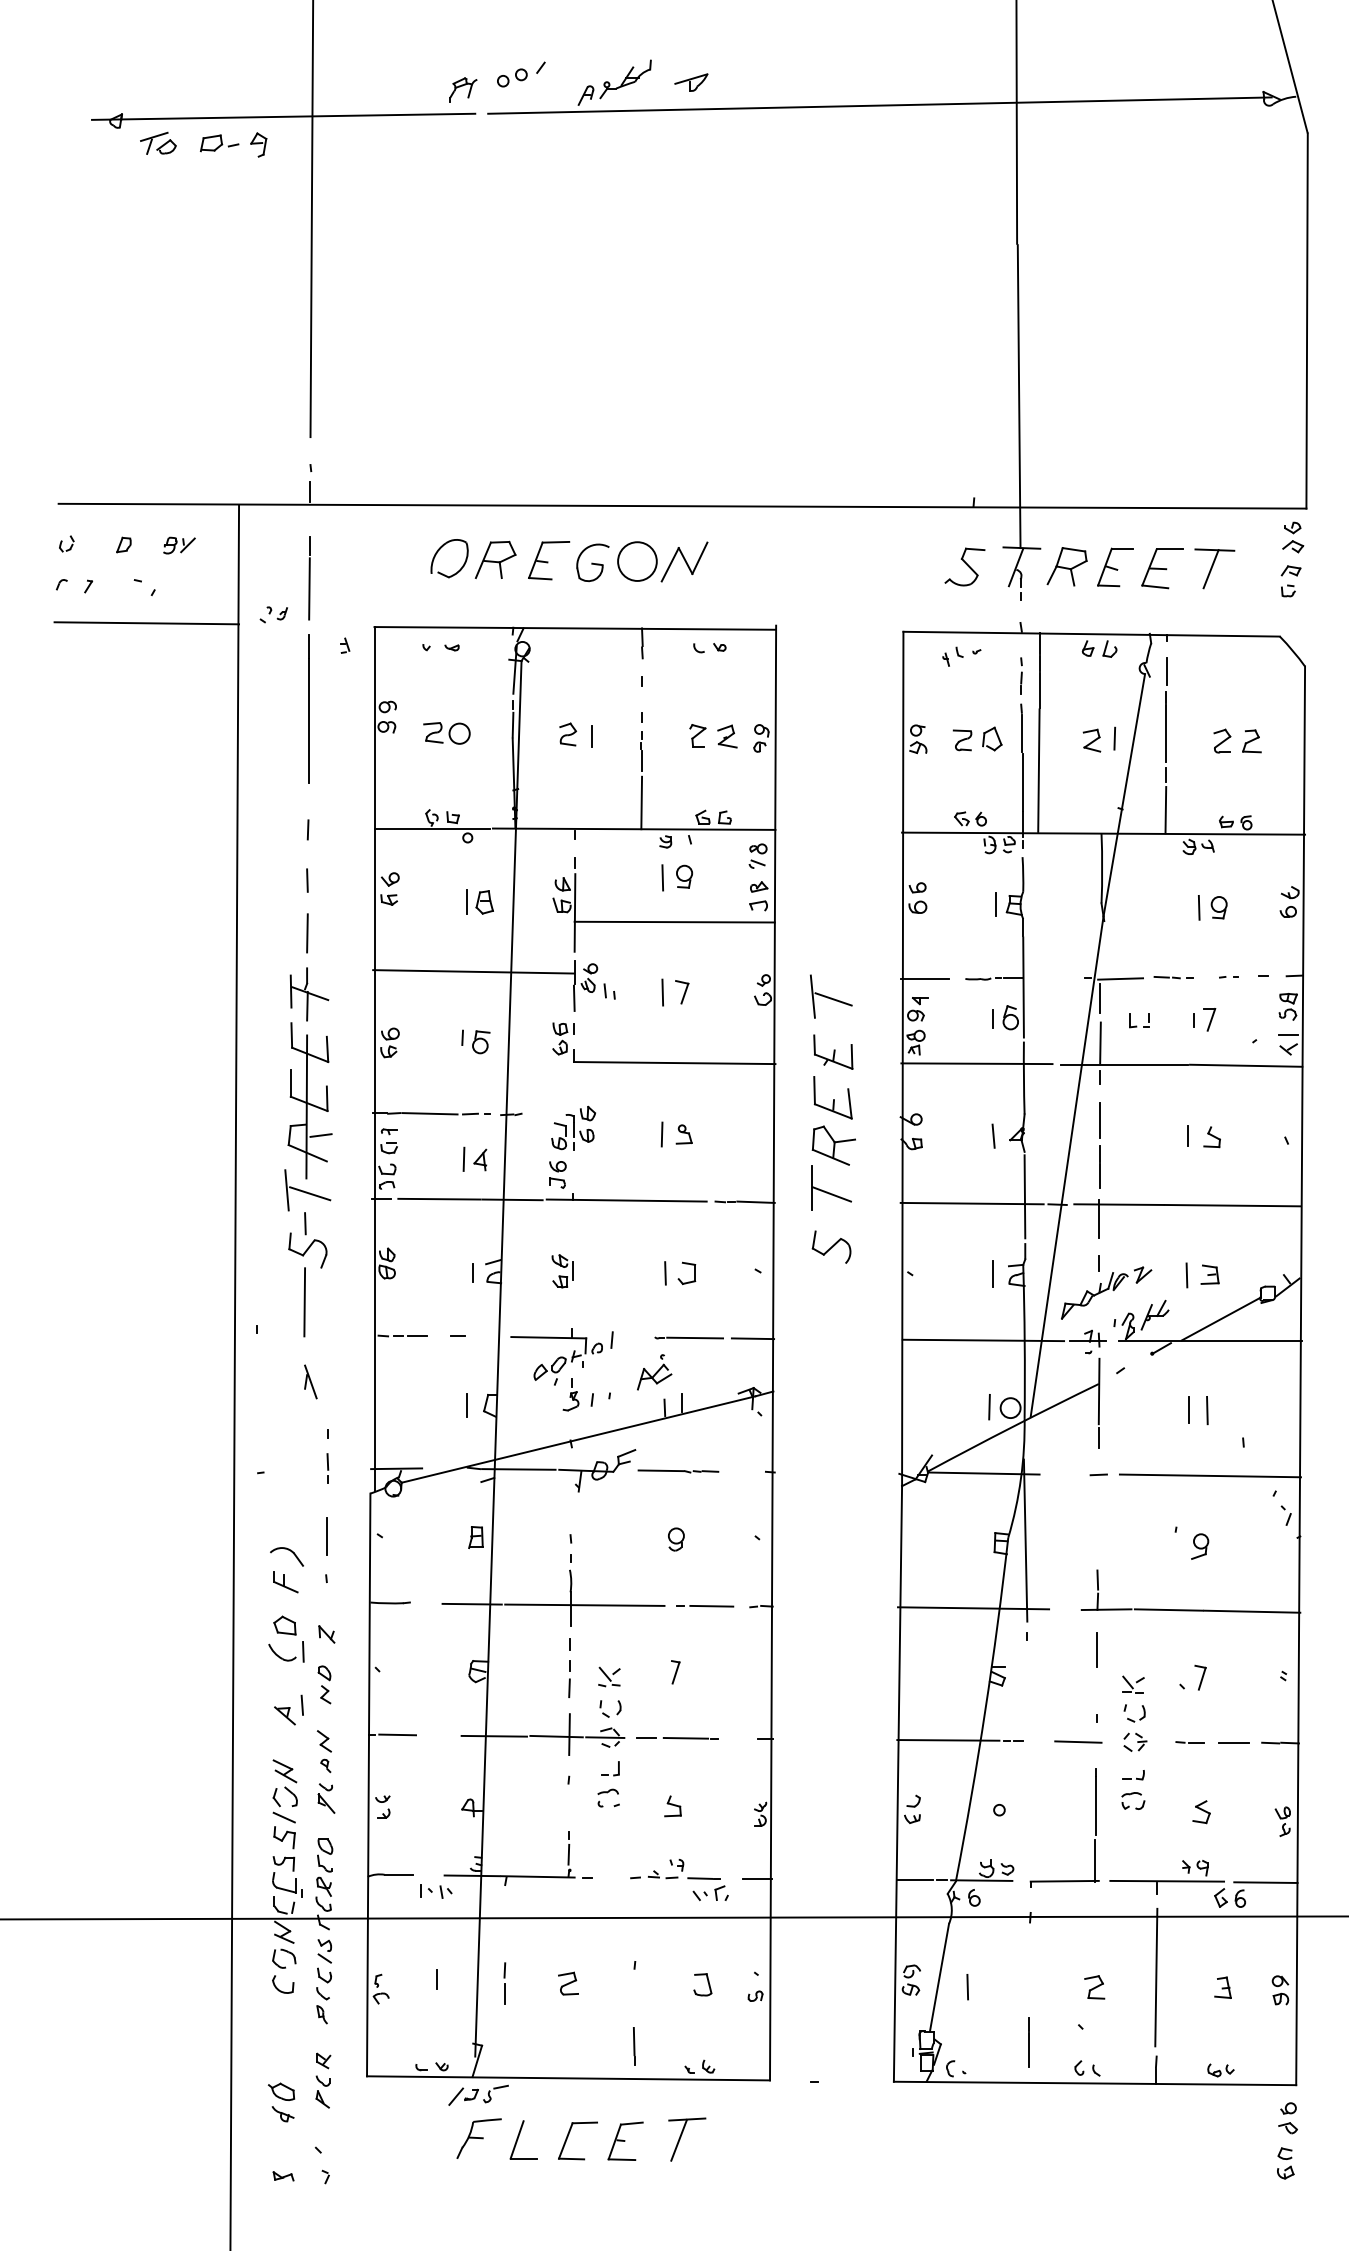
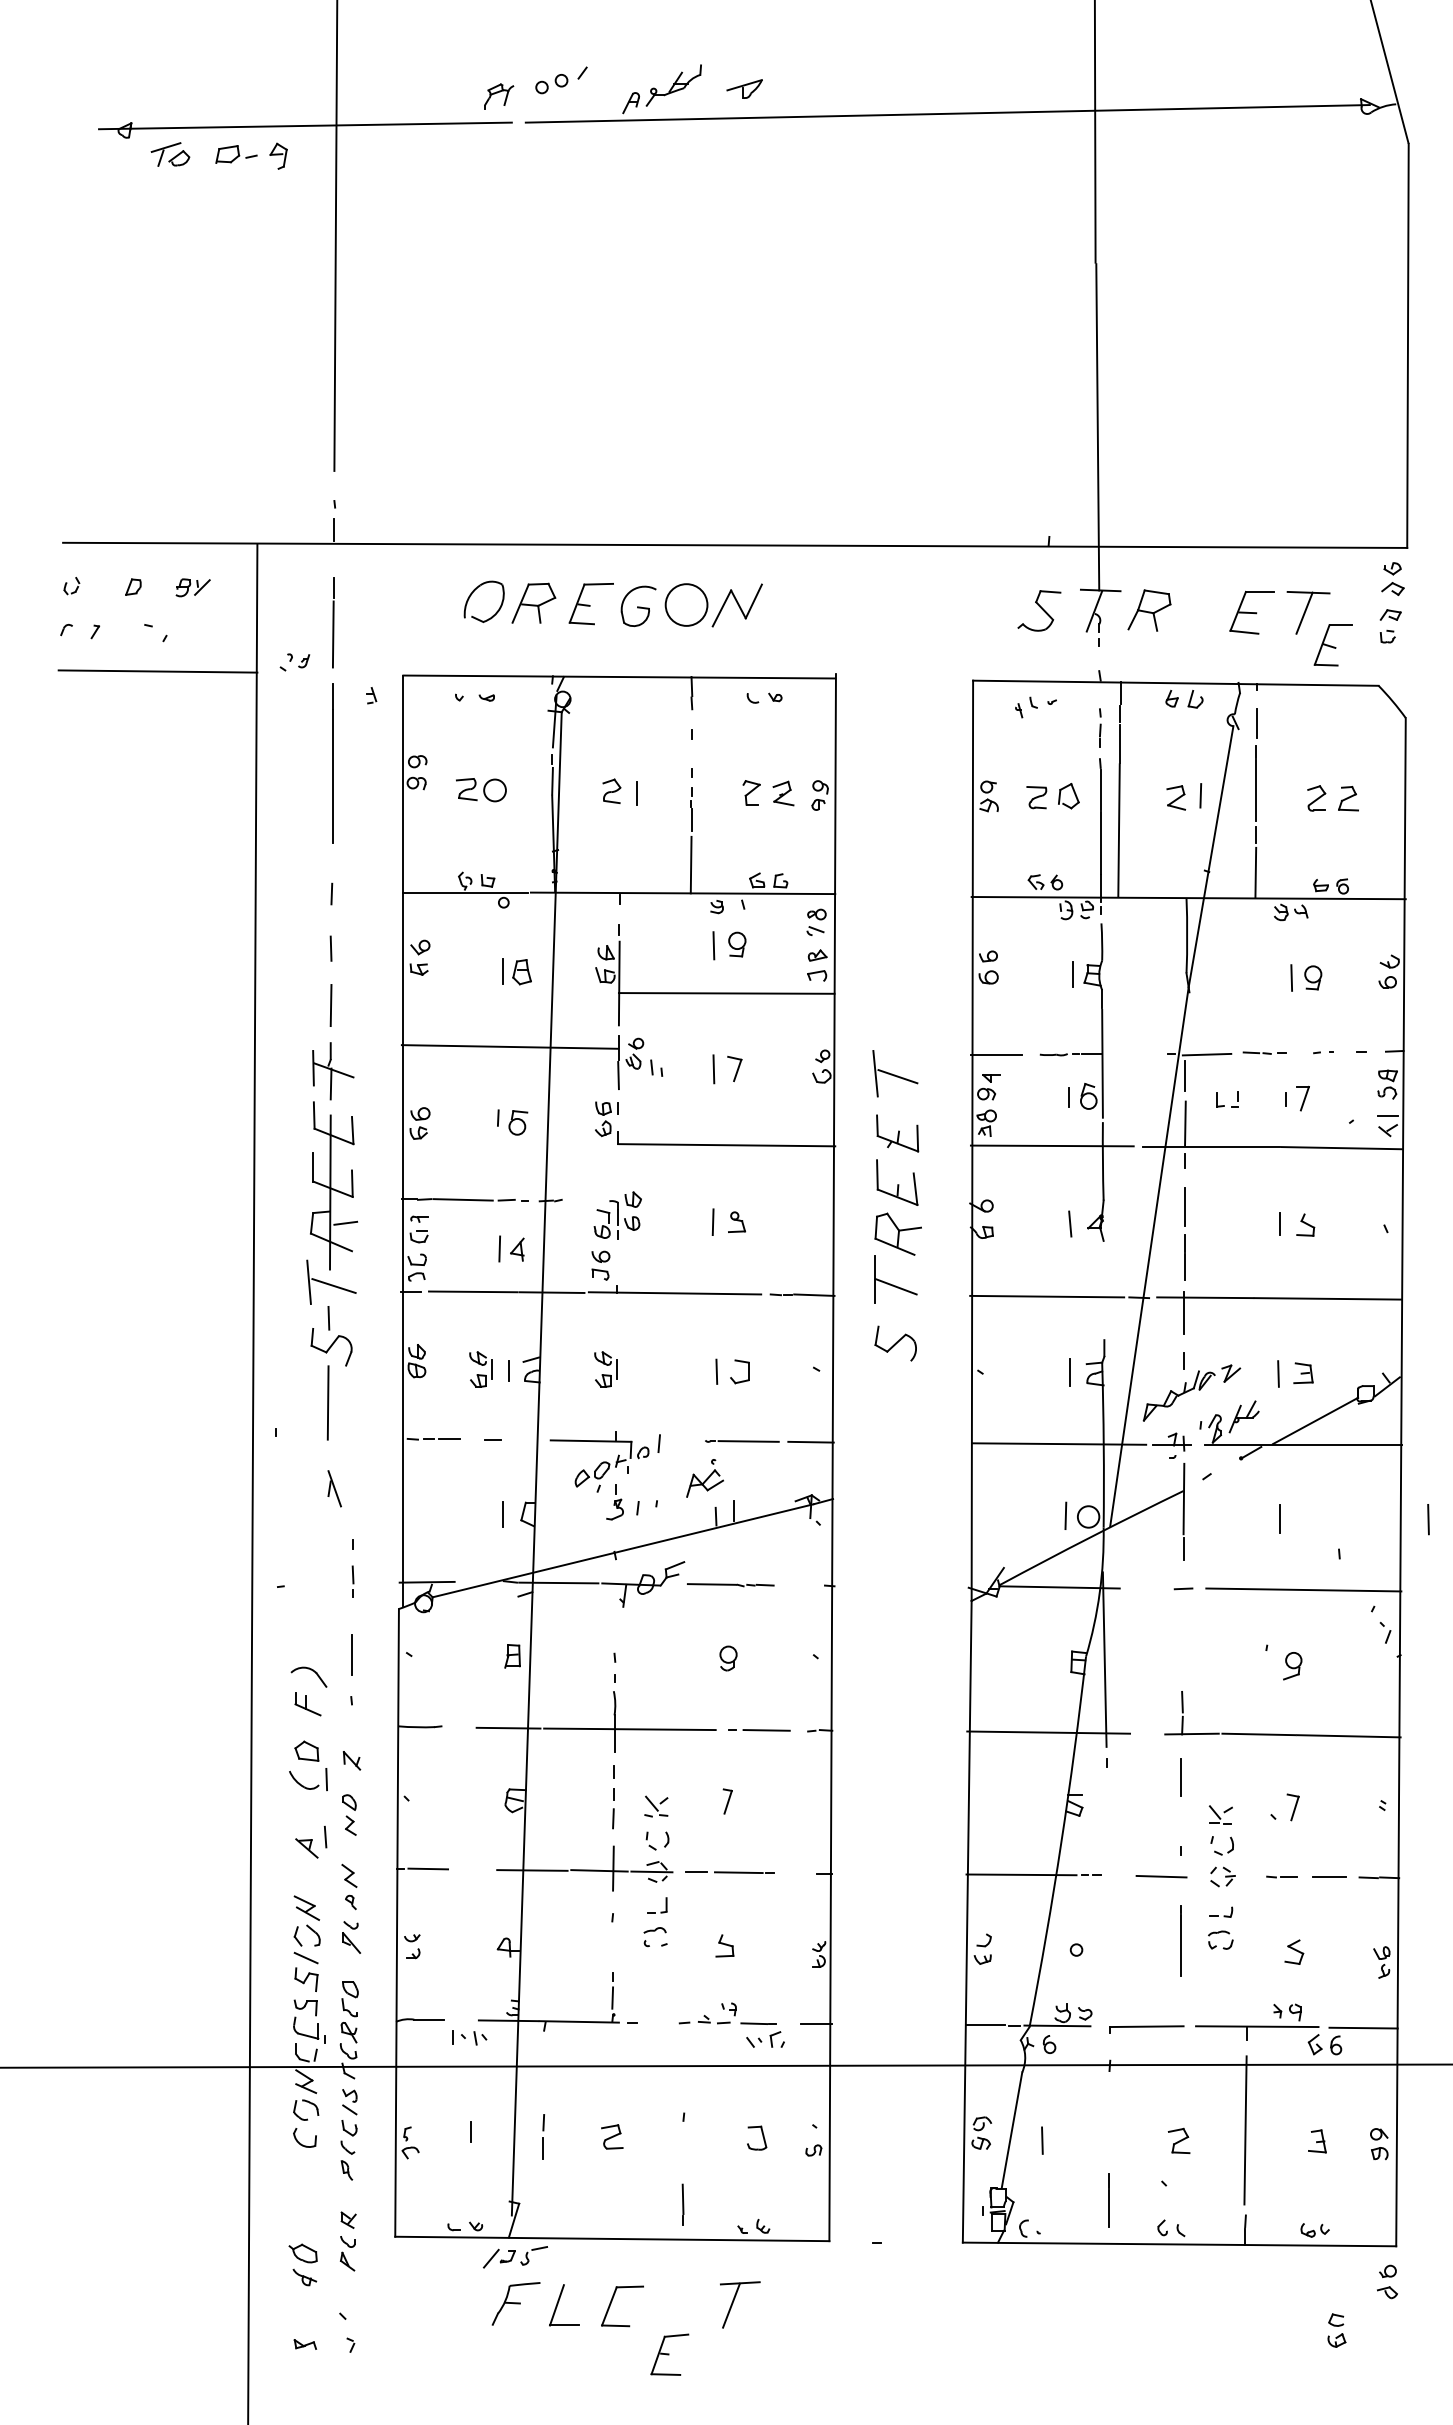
part: (1114, 567) -> (1332, 645), moved
line: (1024, 1196) -> (1103, 1289), removed
part: (446, 1271) -> (480, 1369), added
line: (1207, 1410) -> (1428, 1519), moved
line: (1095, 1860) -> (1179, 2004), removed
part: (625, 2141) -> (669, 2354), moved
part: (1285, 2163) -> (1336, 2330), moved

